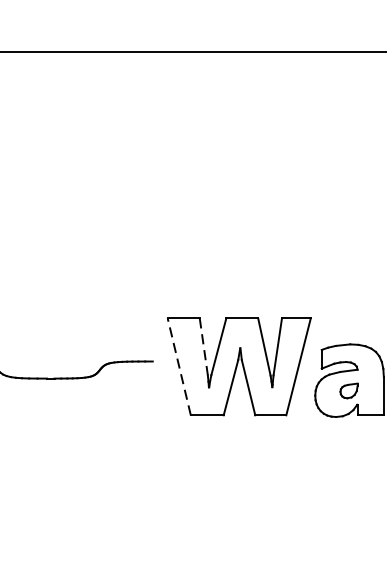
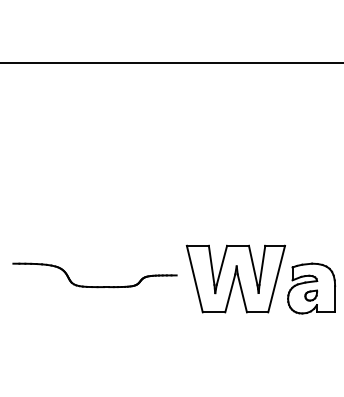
line: (203, 347) -> (211, 265), dashed -> solid
line: (178, 365) -> (194, 278), dashed -> solid

